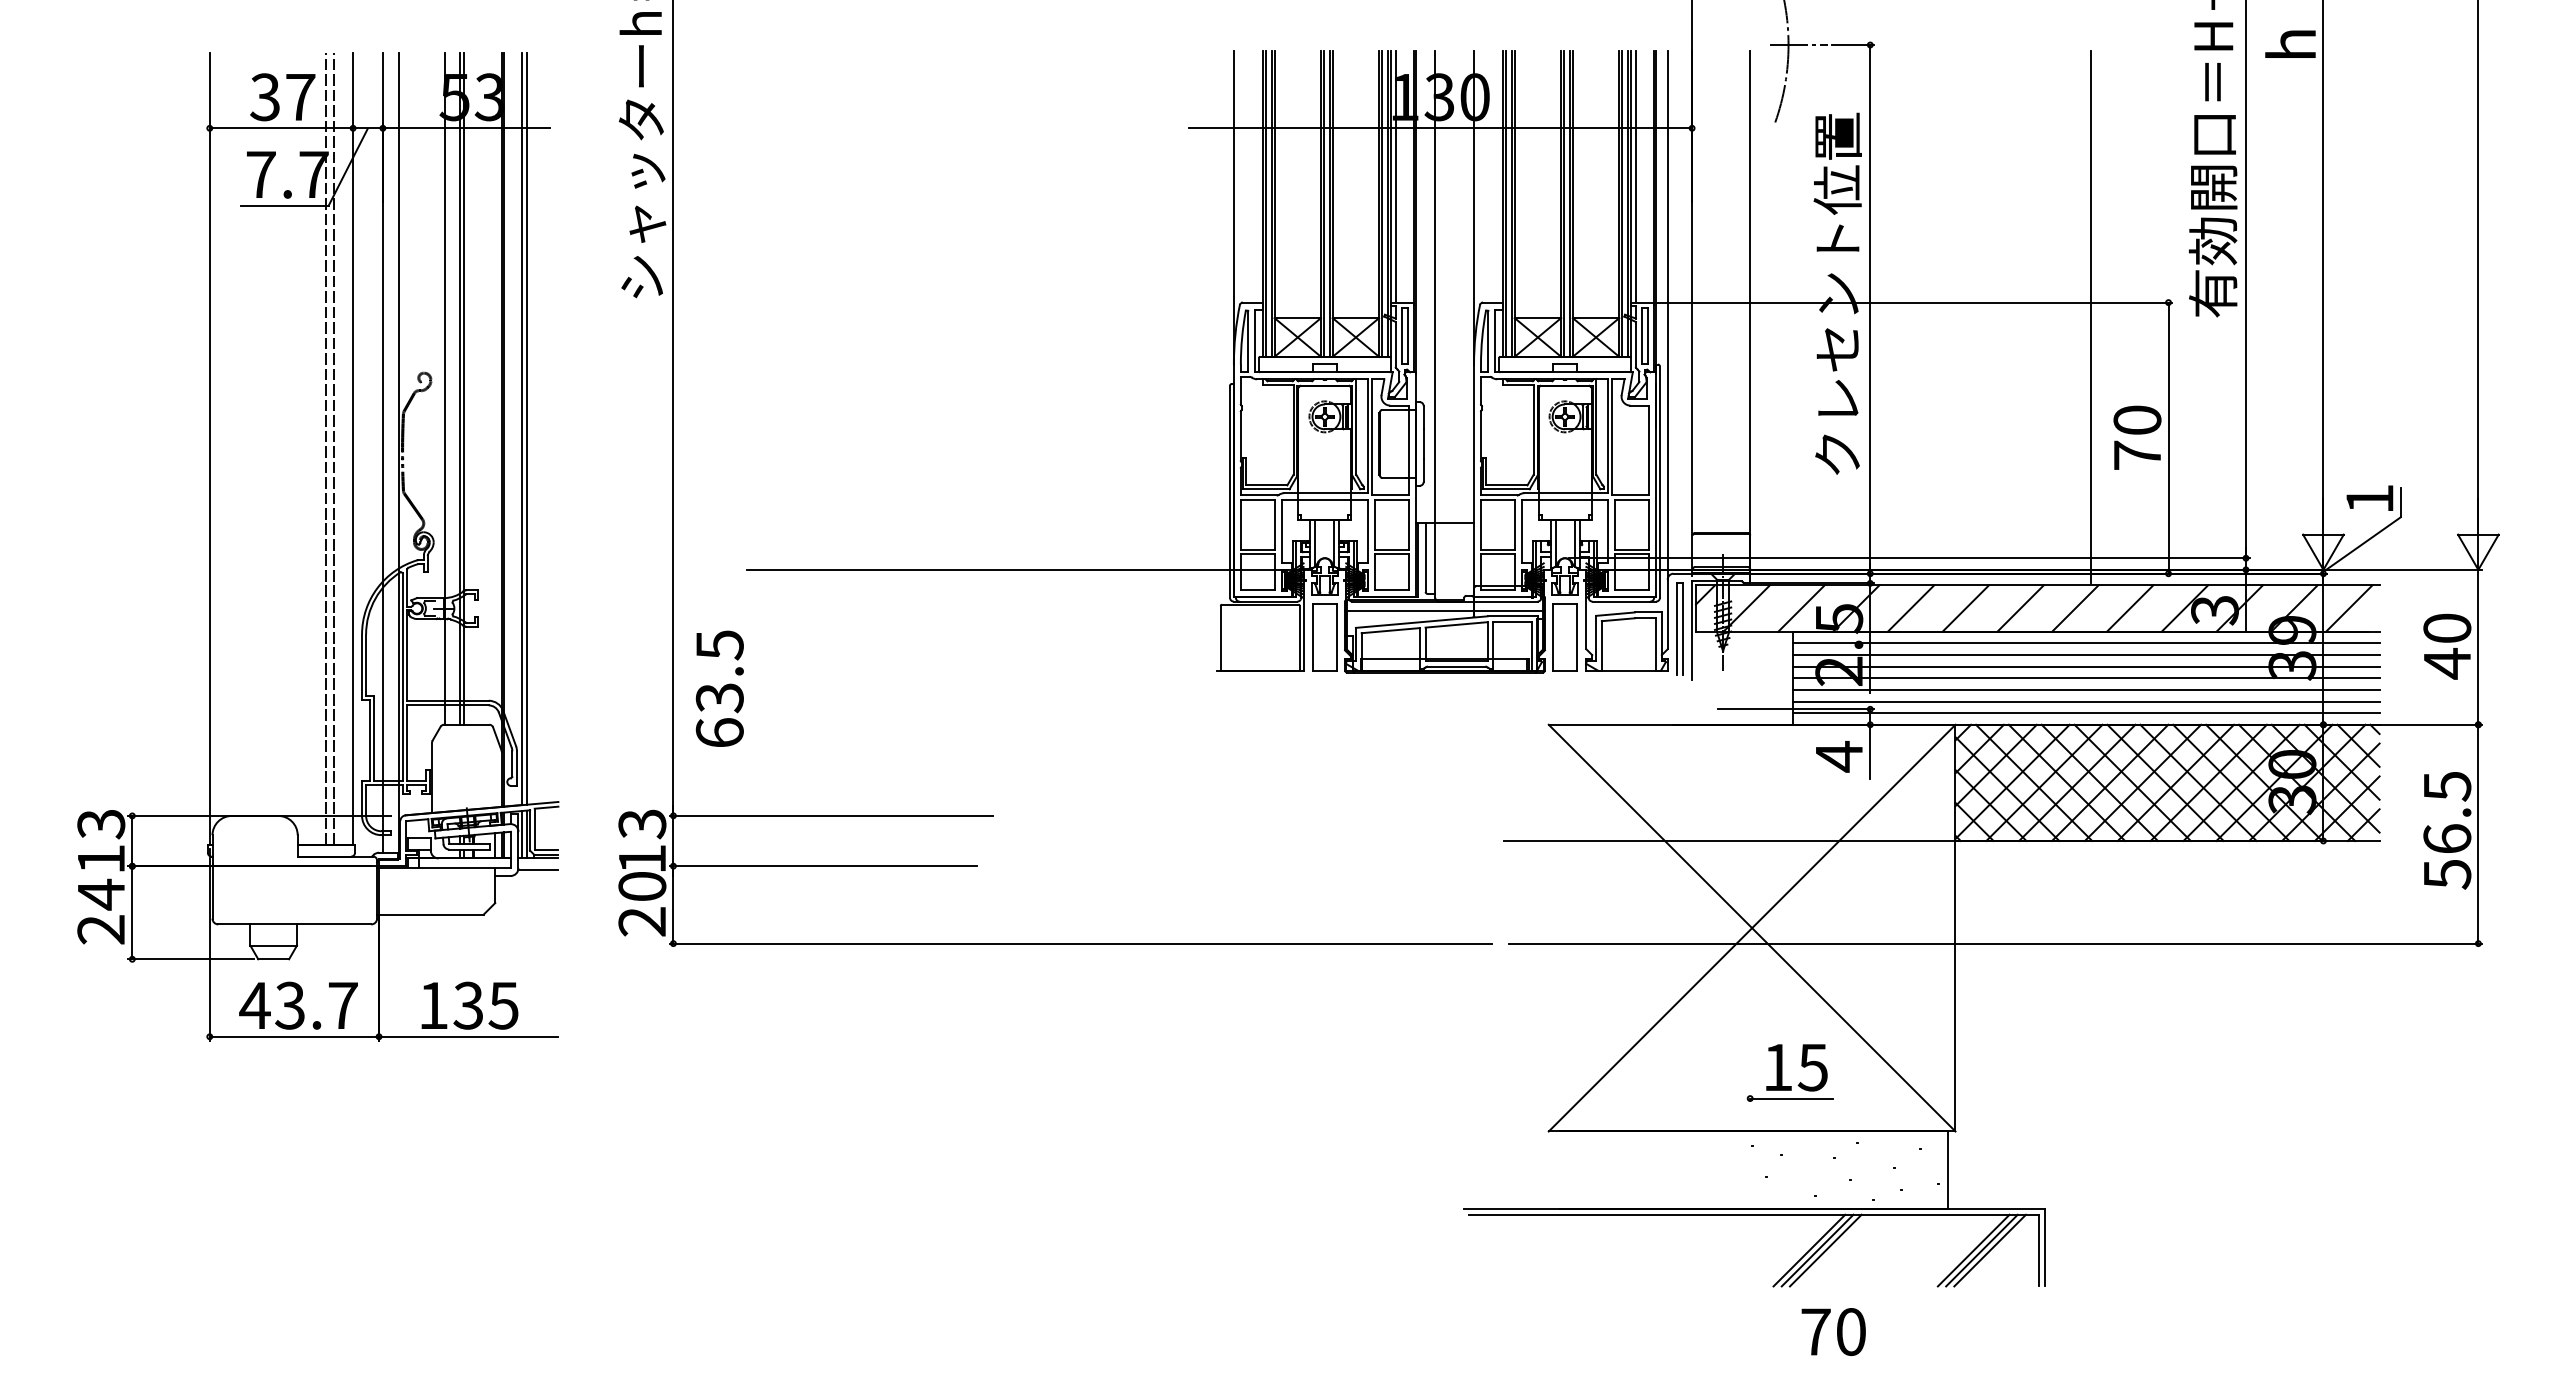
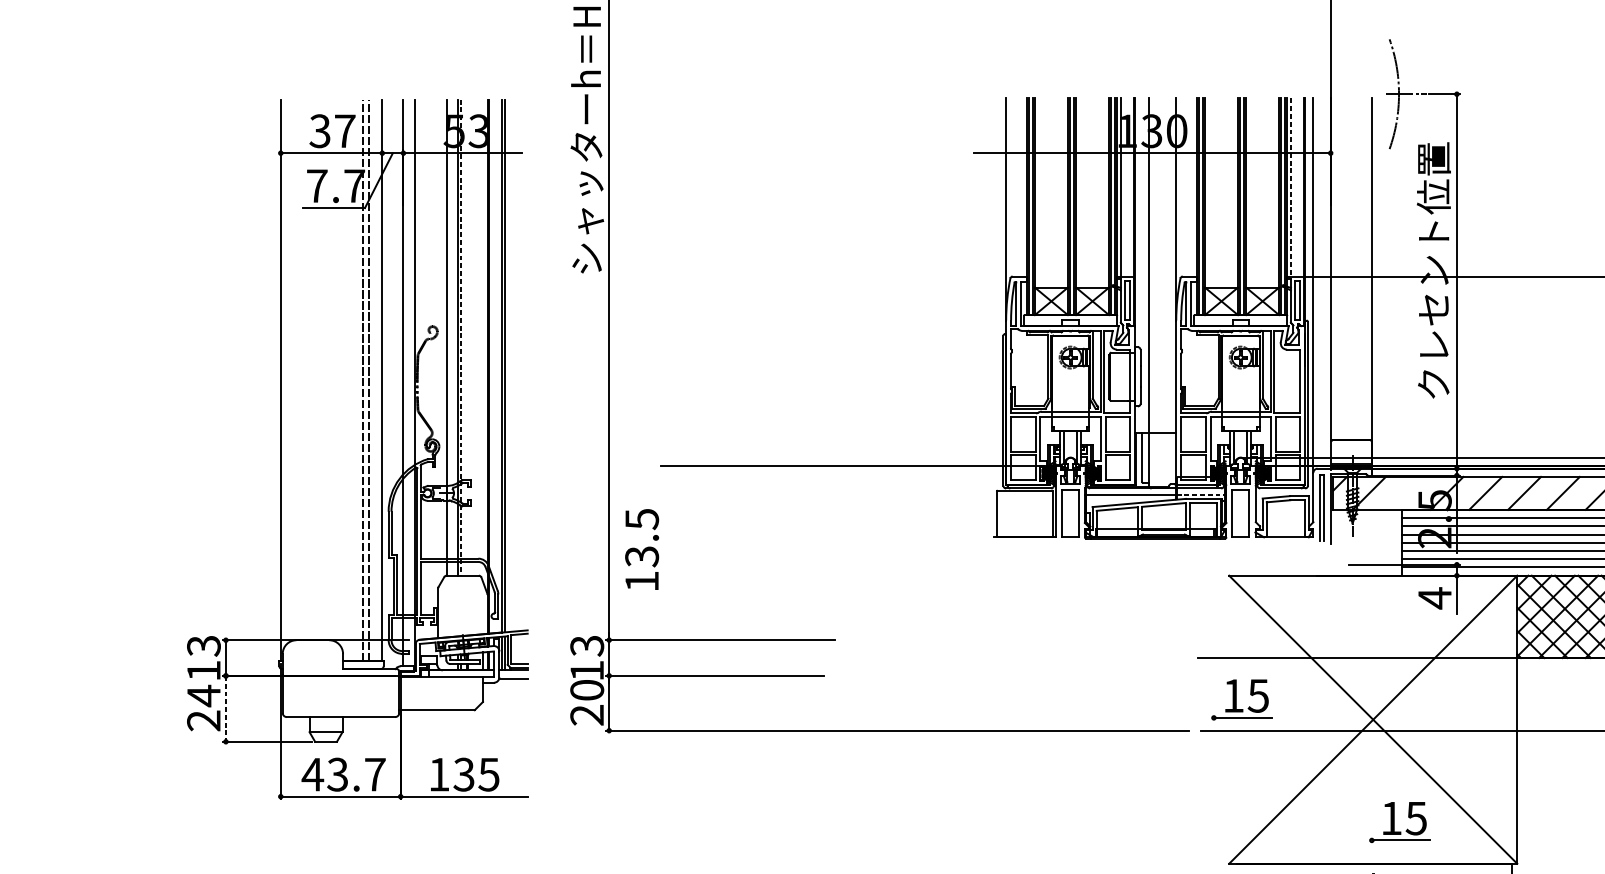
line: (1635, 176) -> (1290, 187), solid -> dashed
line: (464, 388) -> (461, 337), solid -> dashed
line: (1801, 608) -> (1408, 493), removed
line: (1509, 611) -> (1201, 495), solid -> dashed
text: (719, 732) -> (641, 581), 63.5 -> 13.5
part: (1559, 899) -> (1236, 699), added
line: (132, 913) -> (226, 709), solid -> dashed

